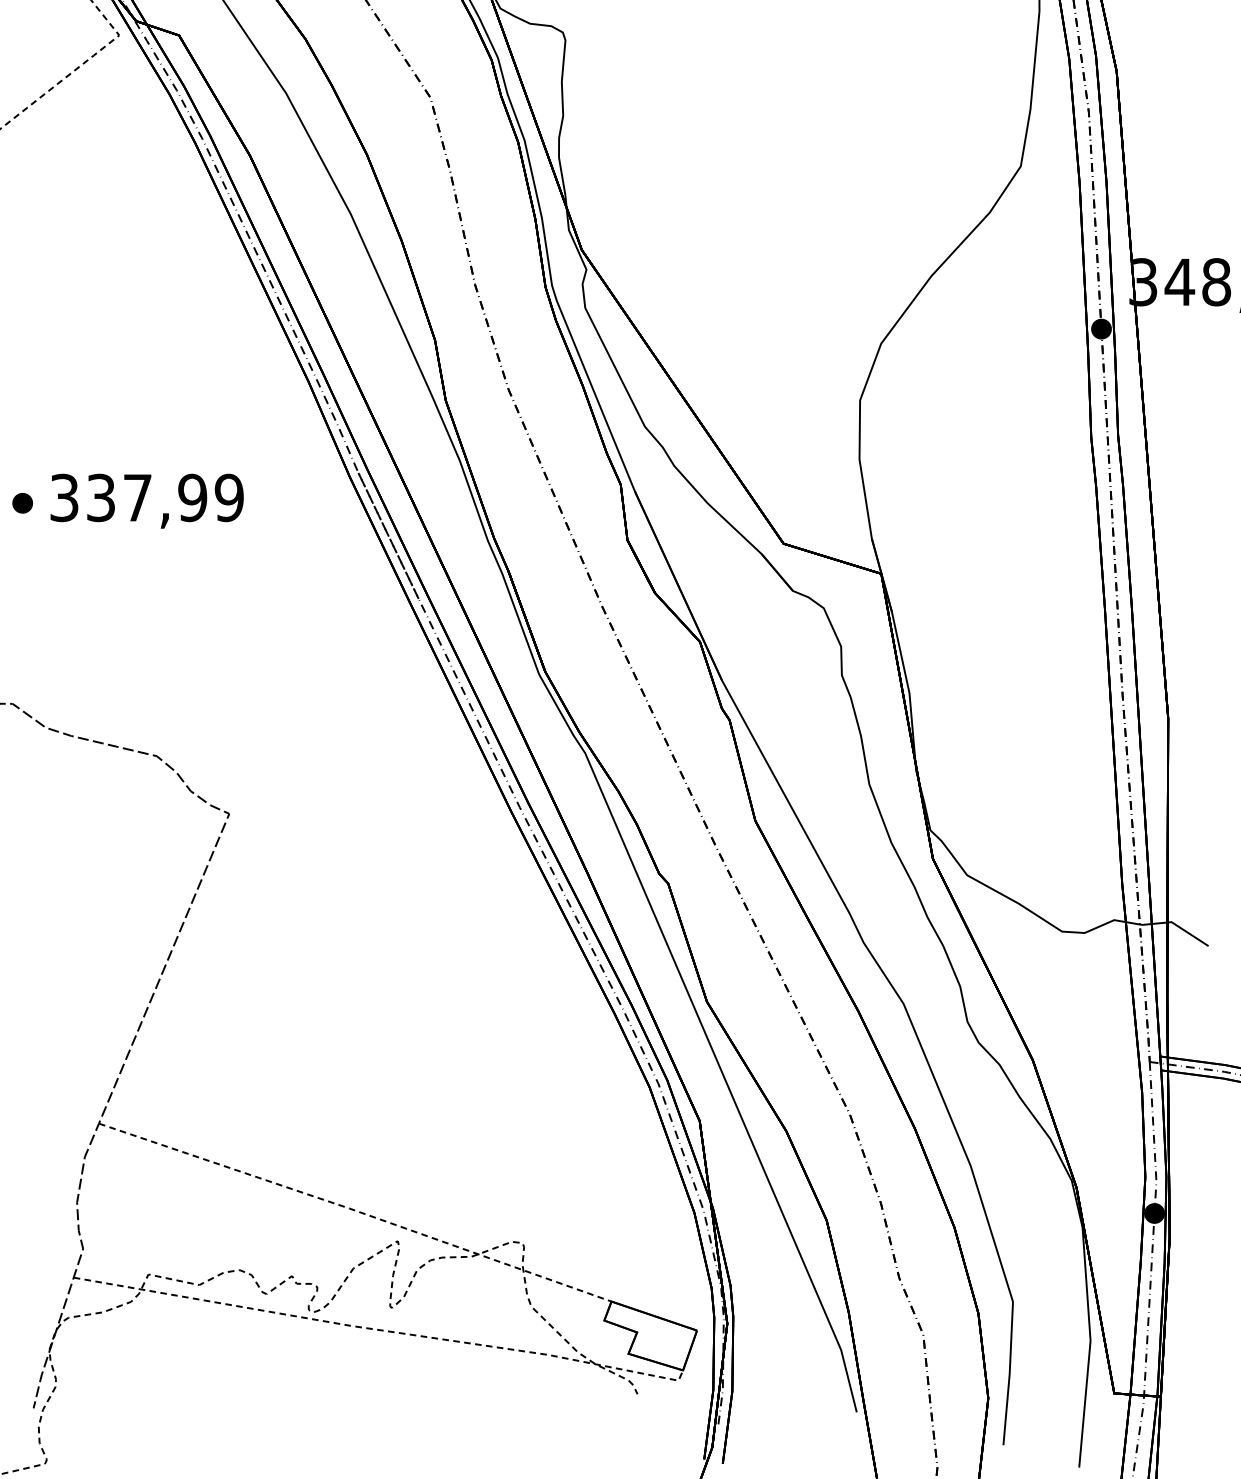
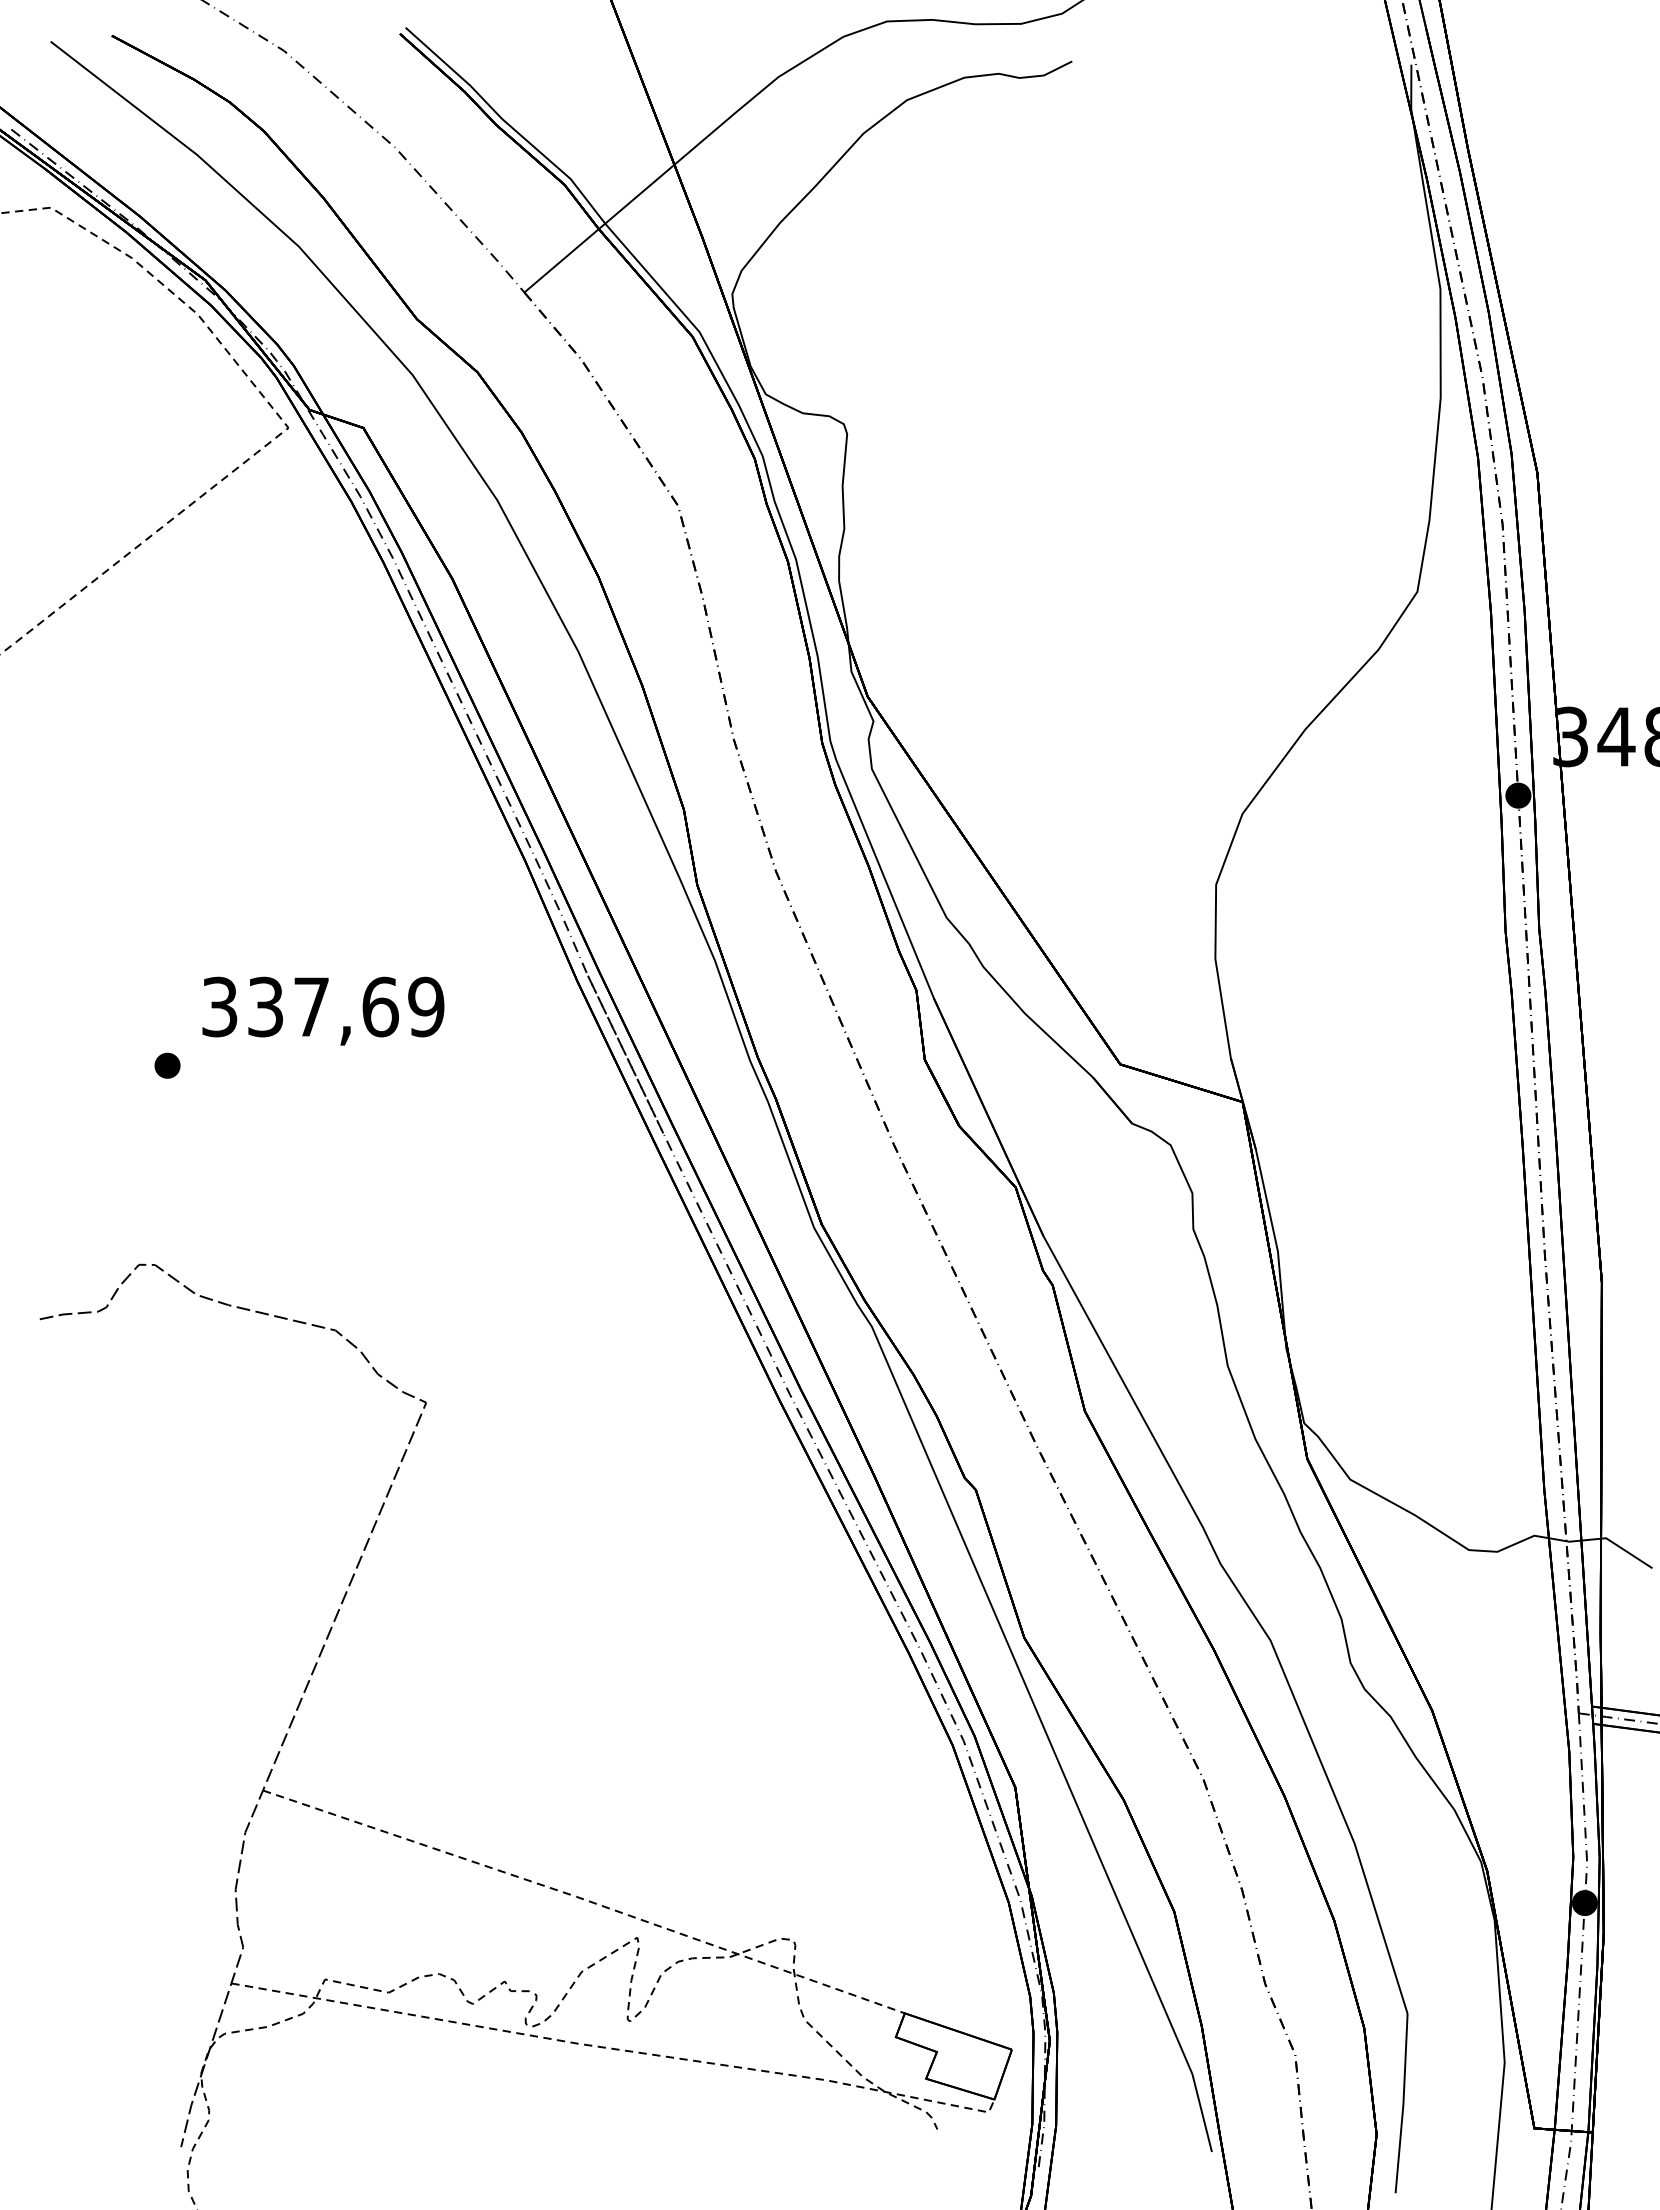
text: (192, 497) -> (380, 1006), 337,99 -> 337,69
part: (22, 503) -> (167, 1065), moved

